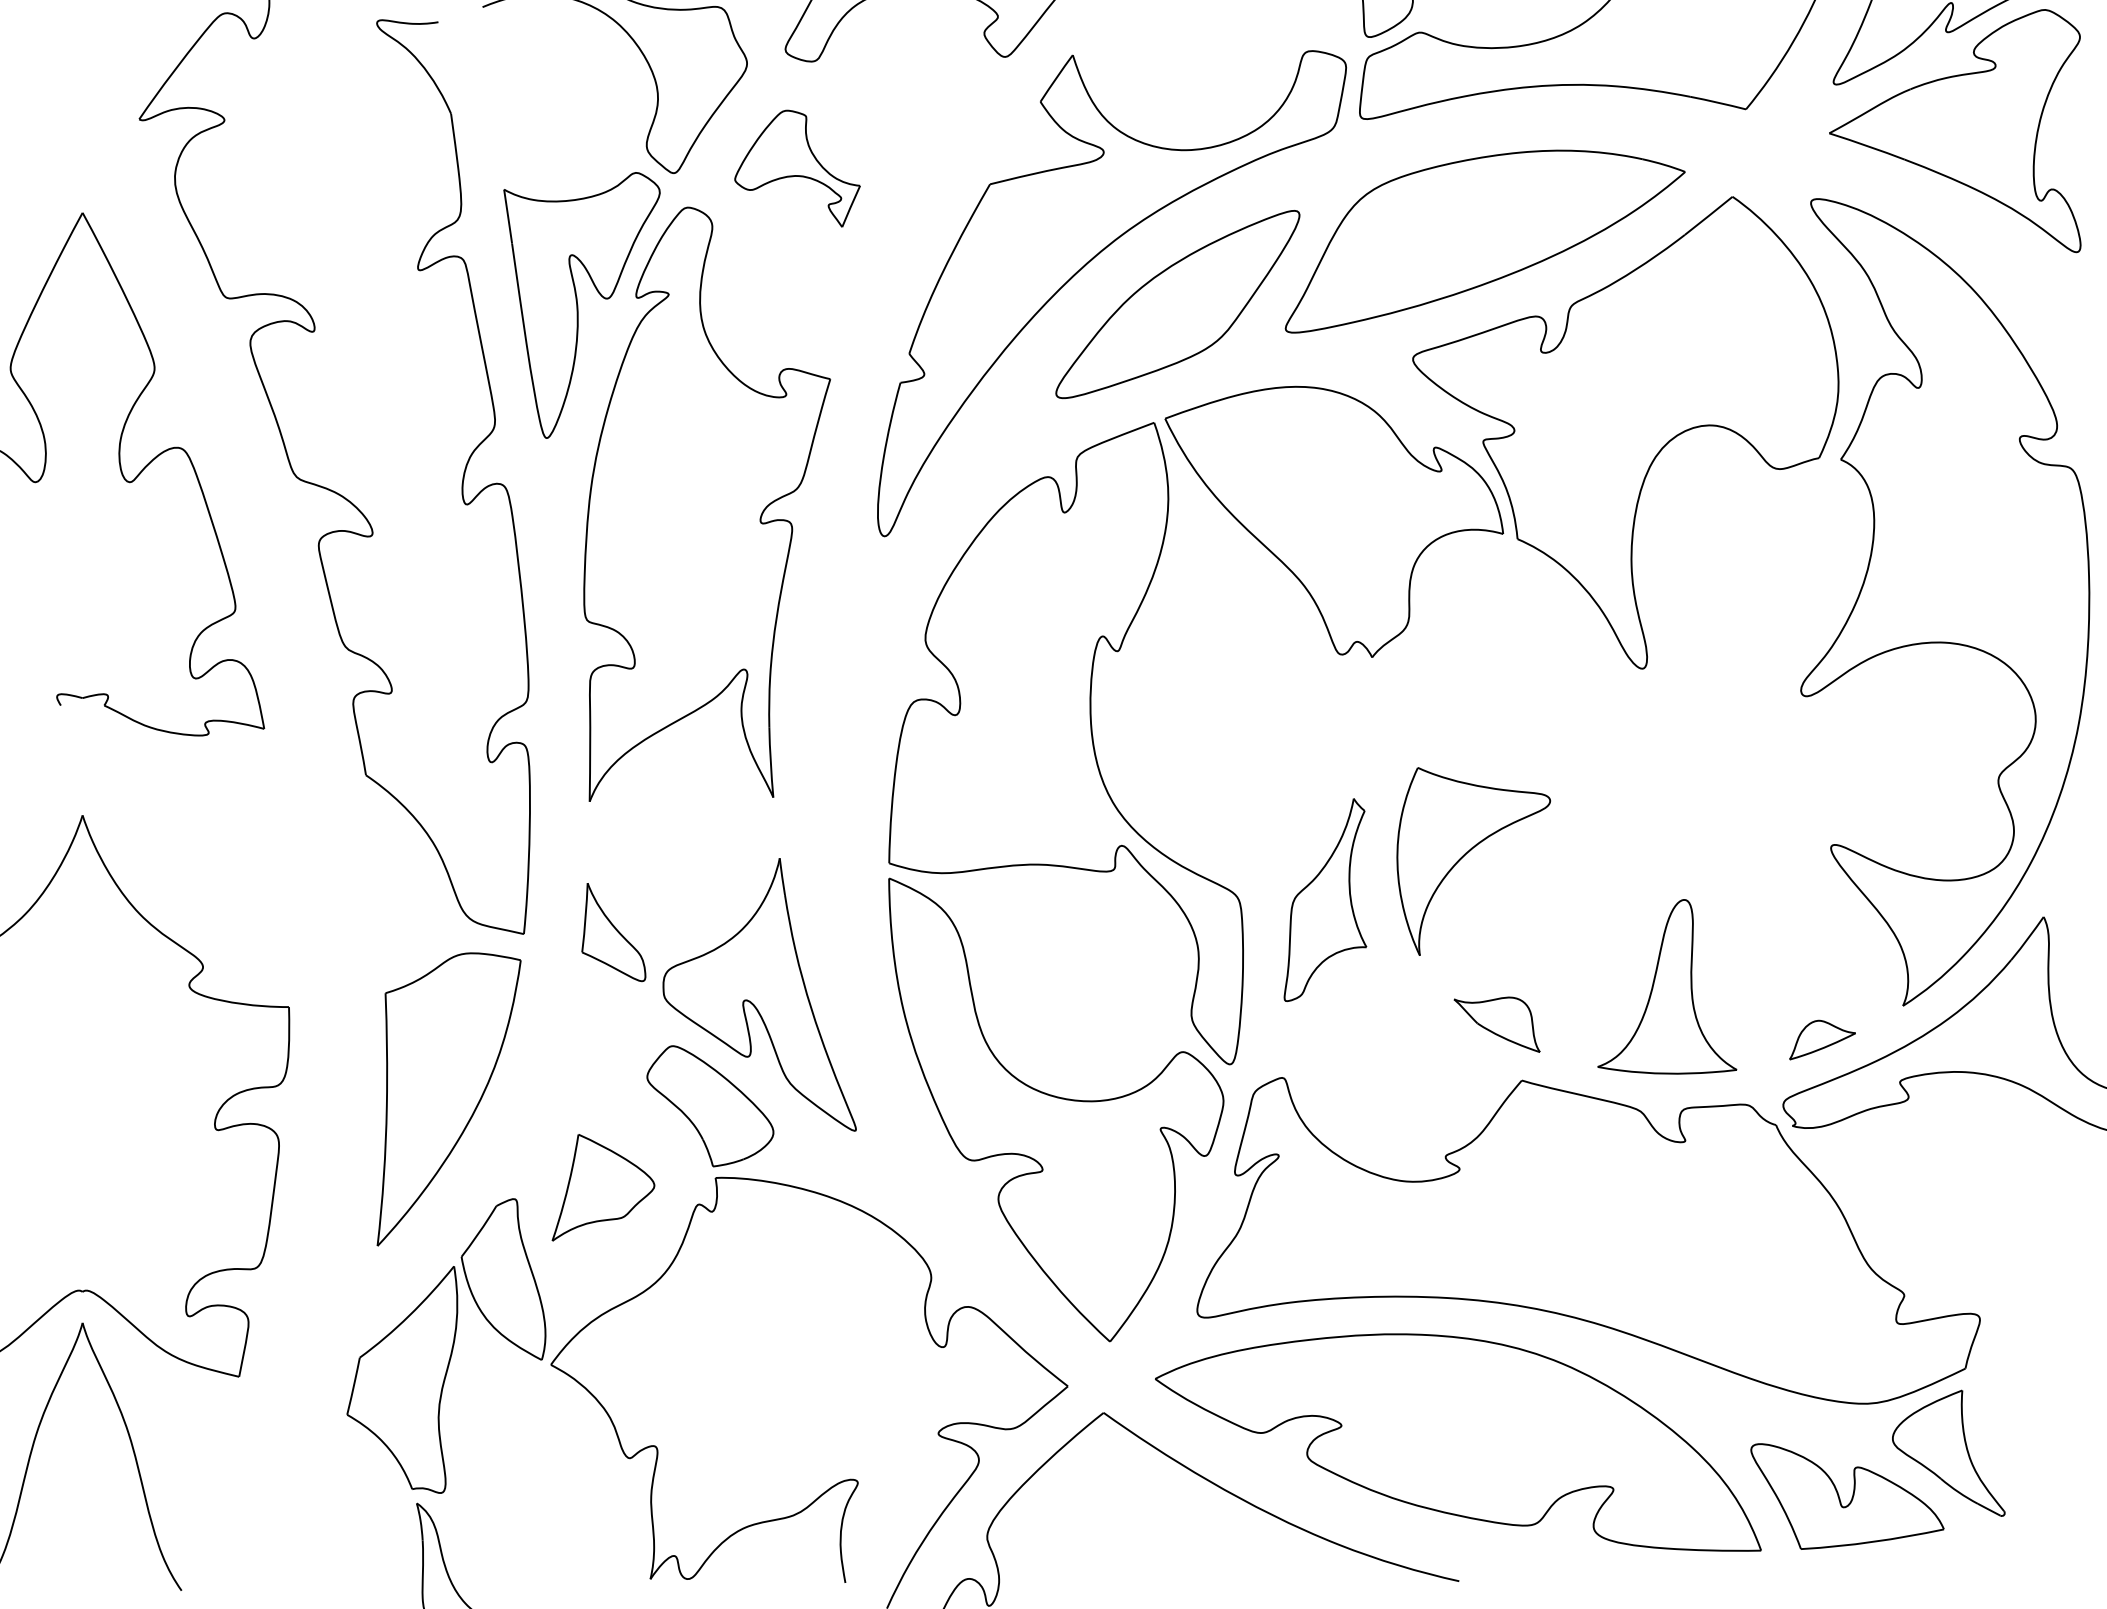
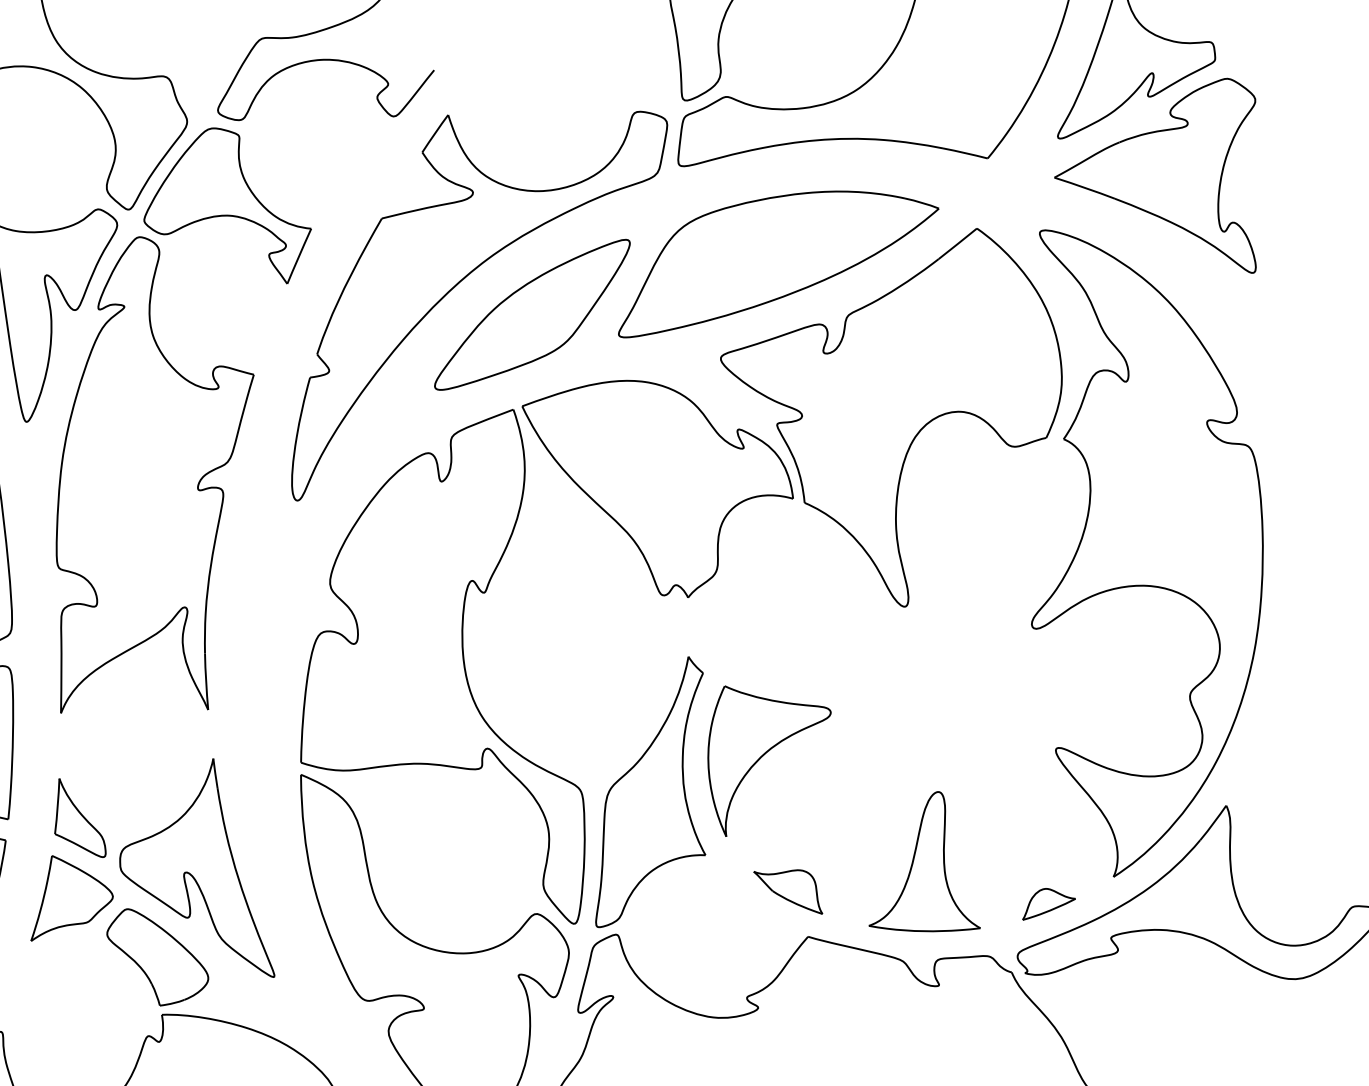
part: (797, 168) -> (227, 205), size x1.67
part: (1325, 899) -> (650, 791), size x1.67
part: (603, 1187) -> (72, 898), moved

